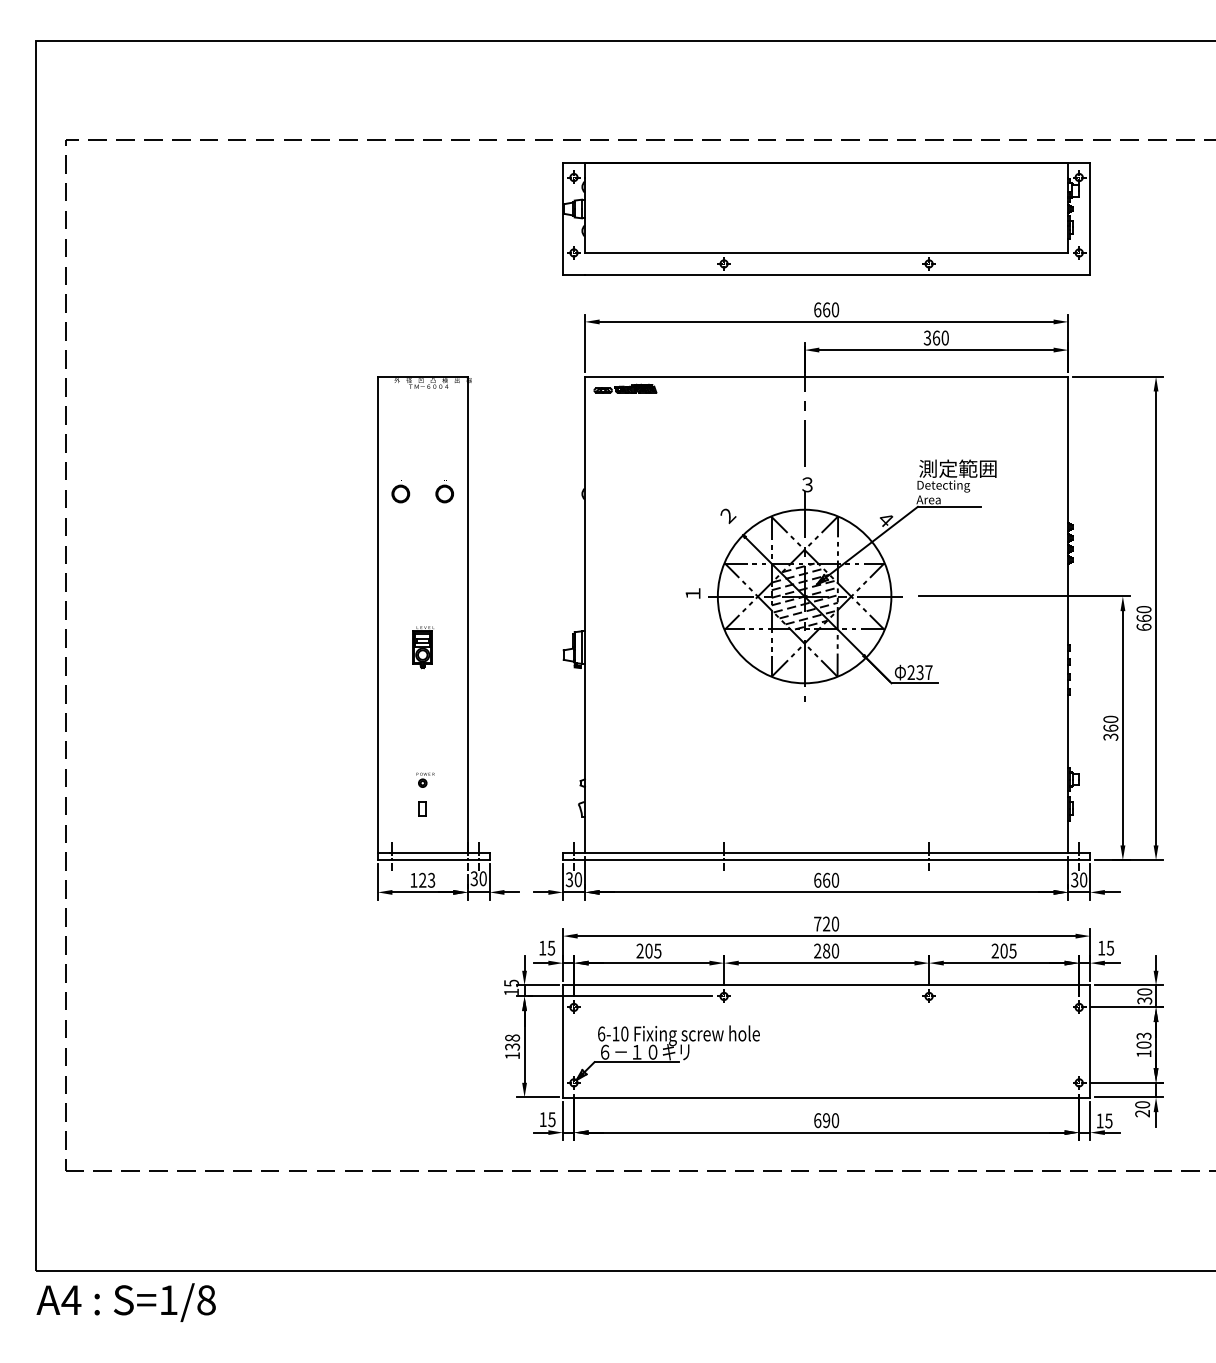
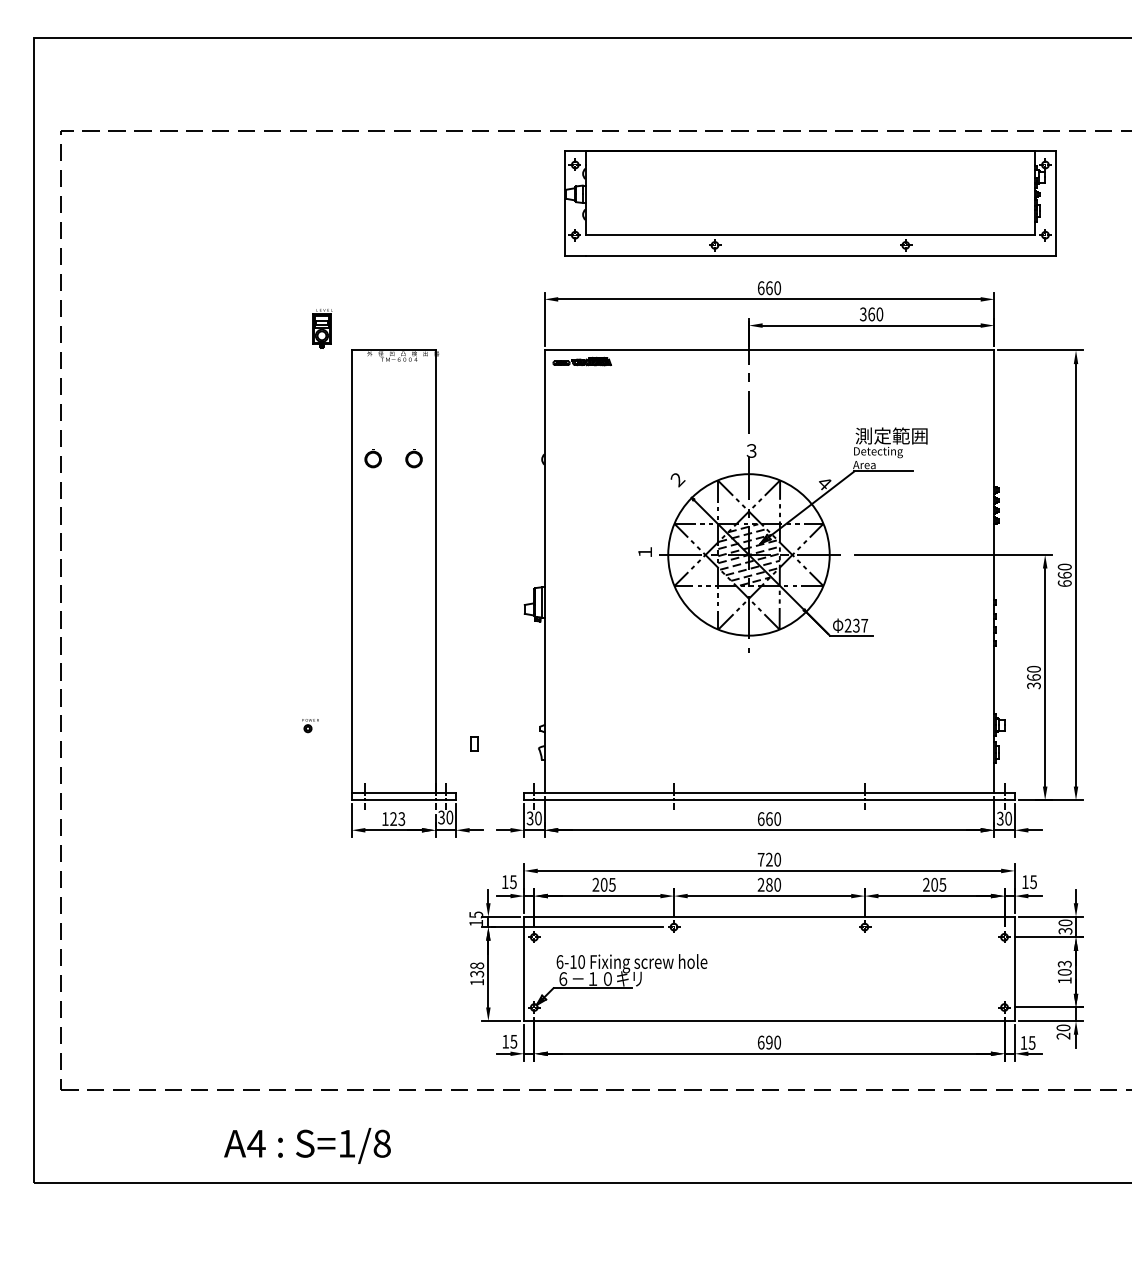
part: (826, 218) -> (810, 203), moved
part: (422, 647) -> (321, 328), moved
part: (425, 779) -> (310, 725), moved
part: (422, 808) -> (474, 743), moved
text: (125, 1302) -> (306, 1145), moved

